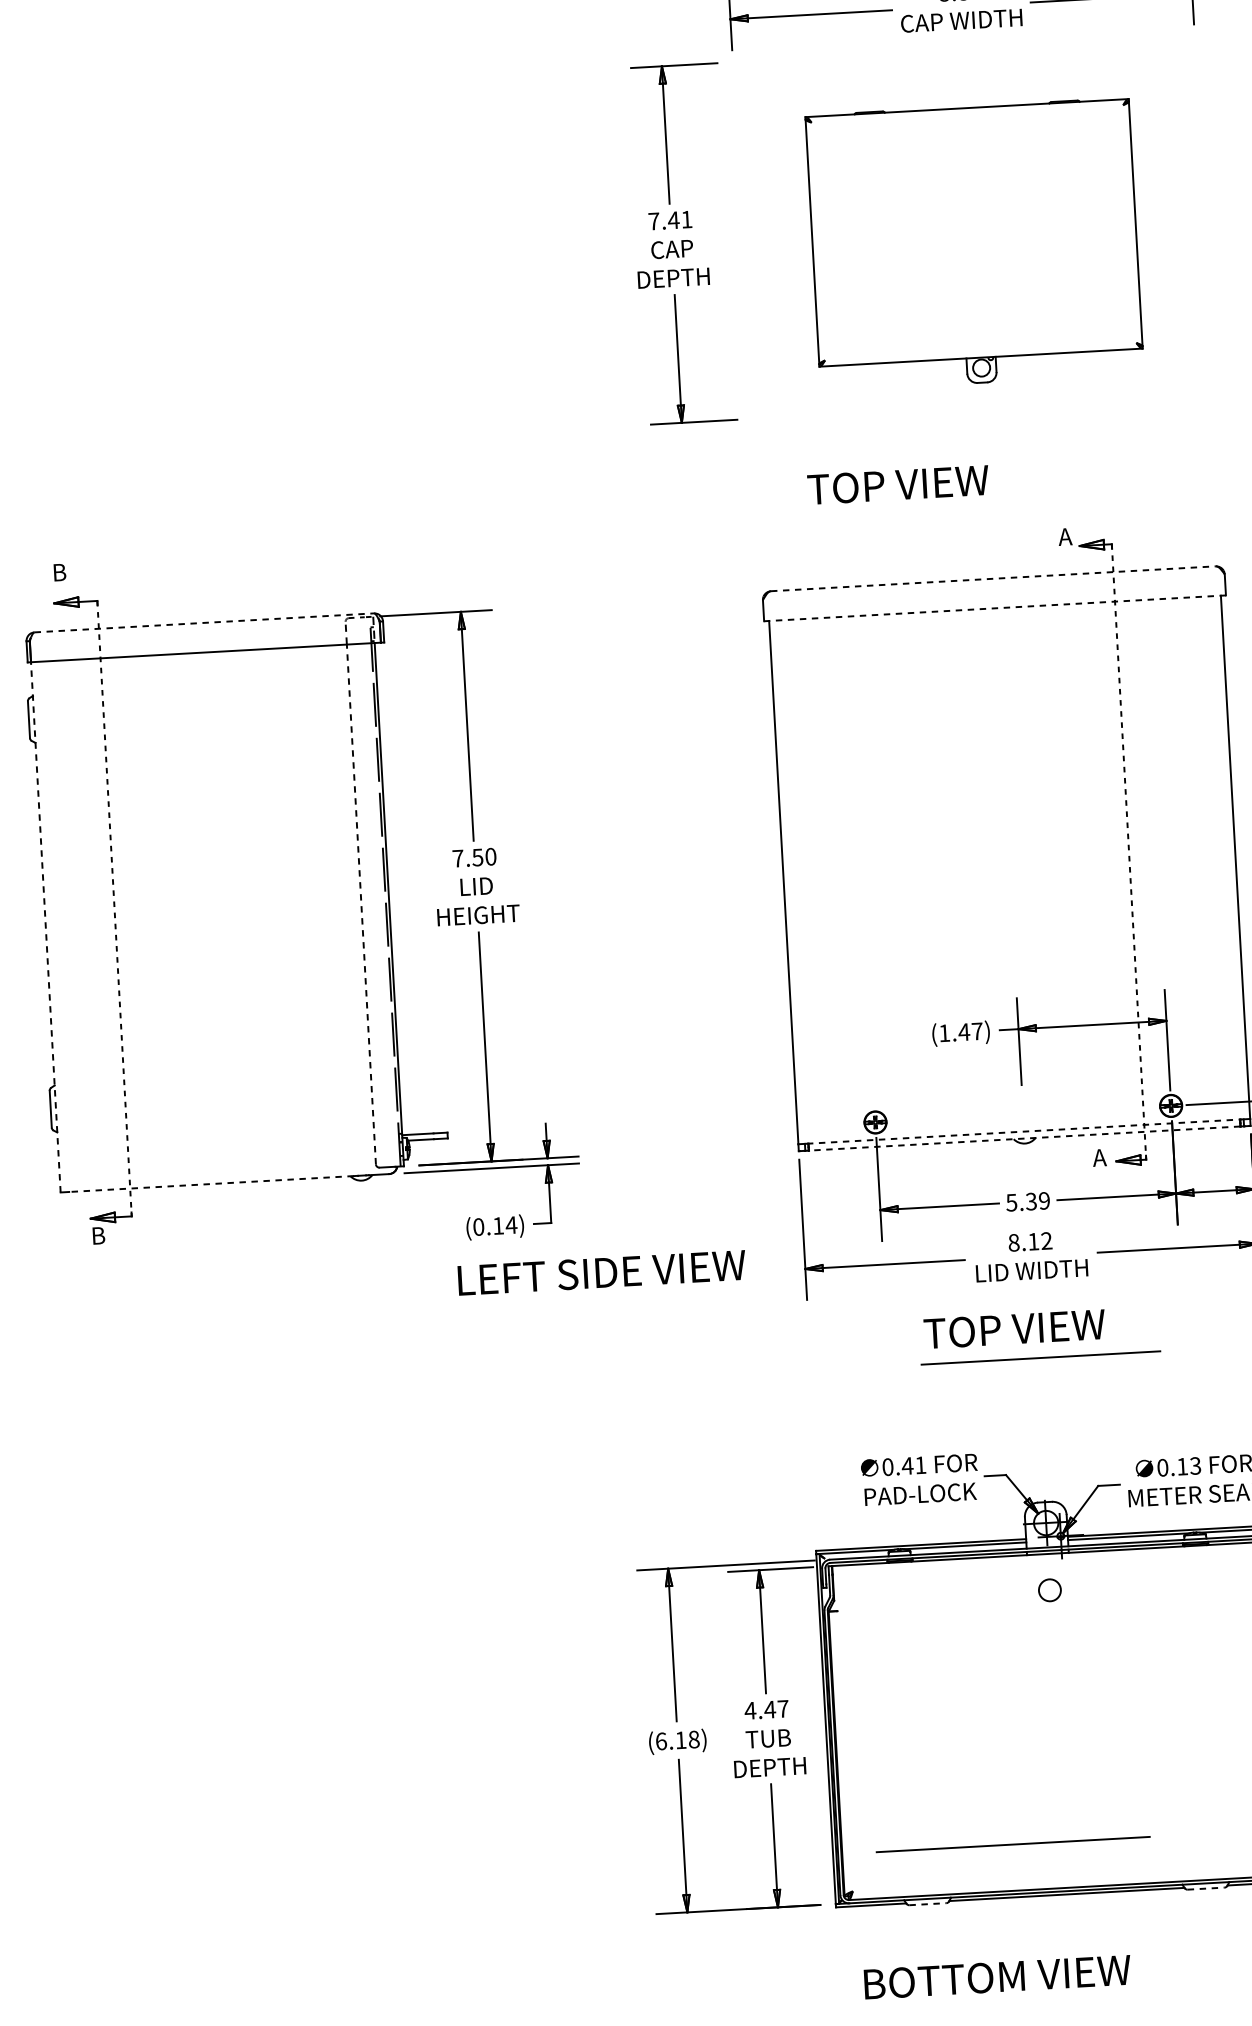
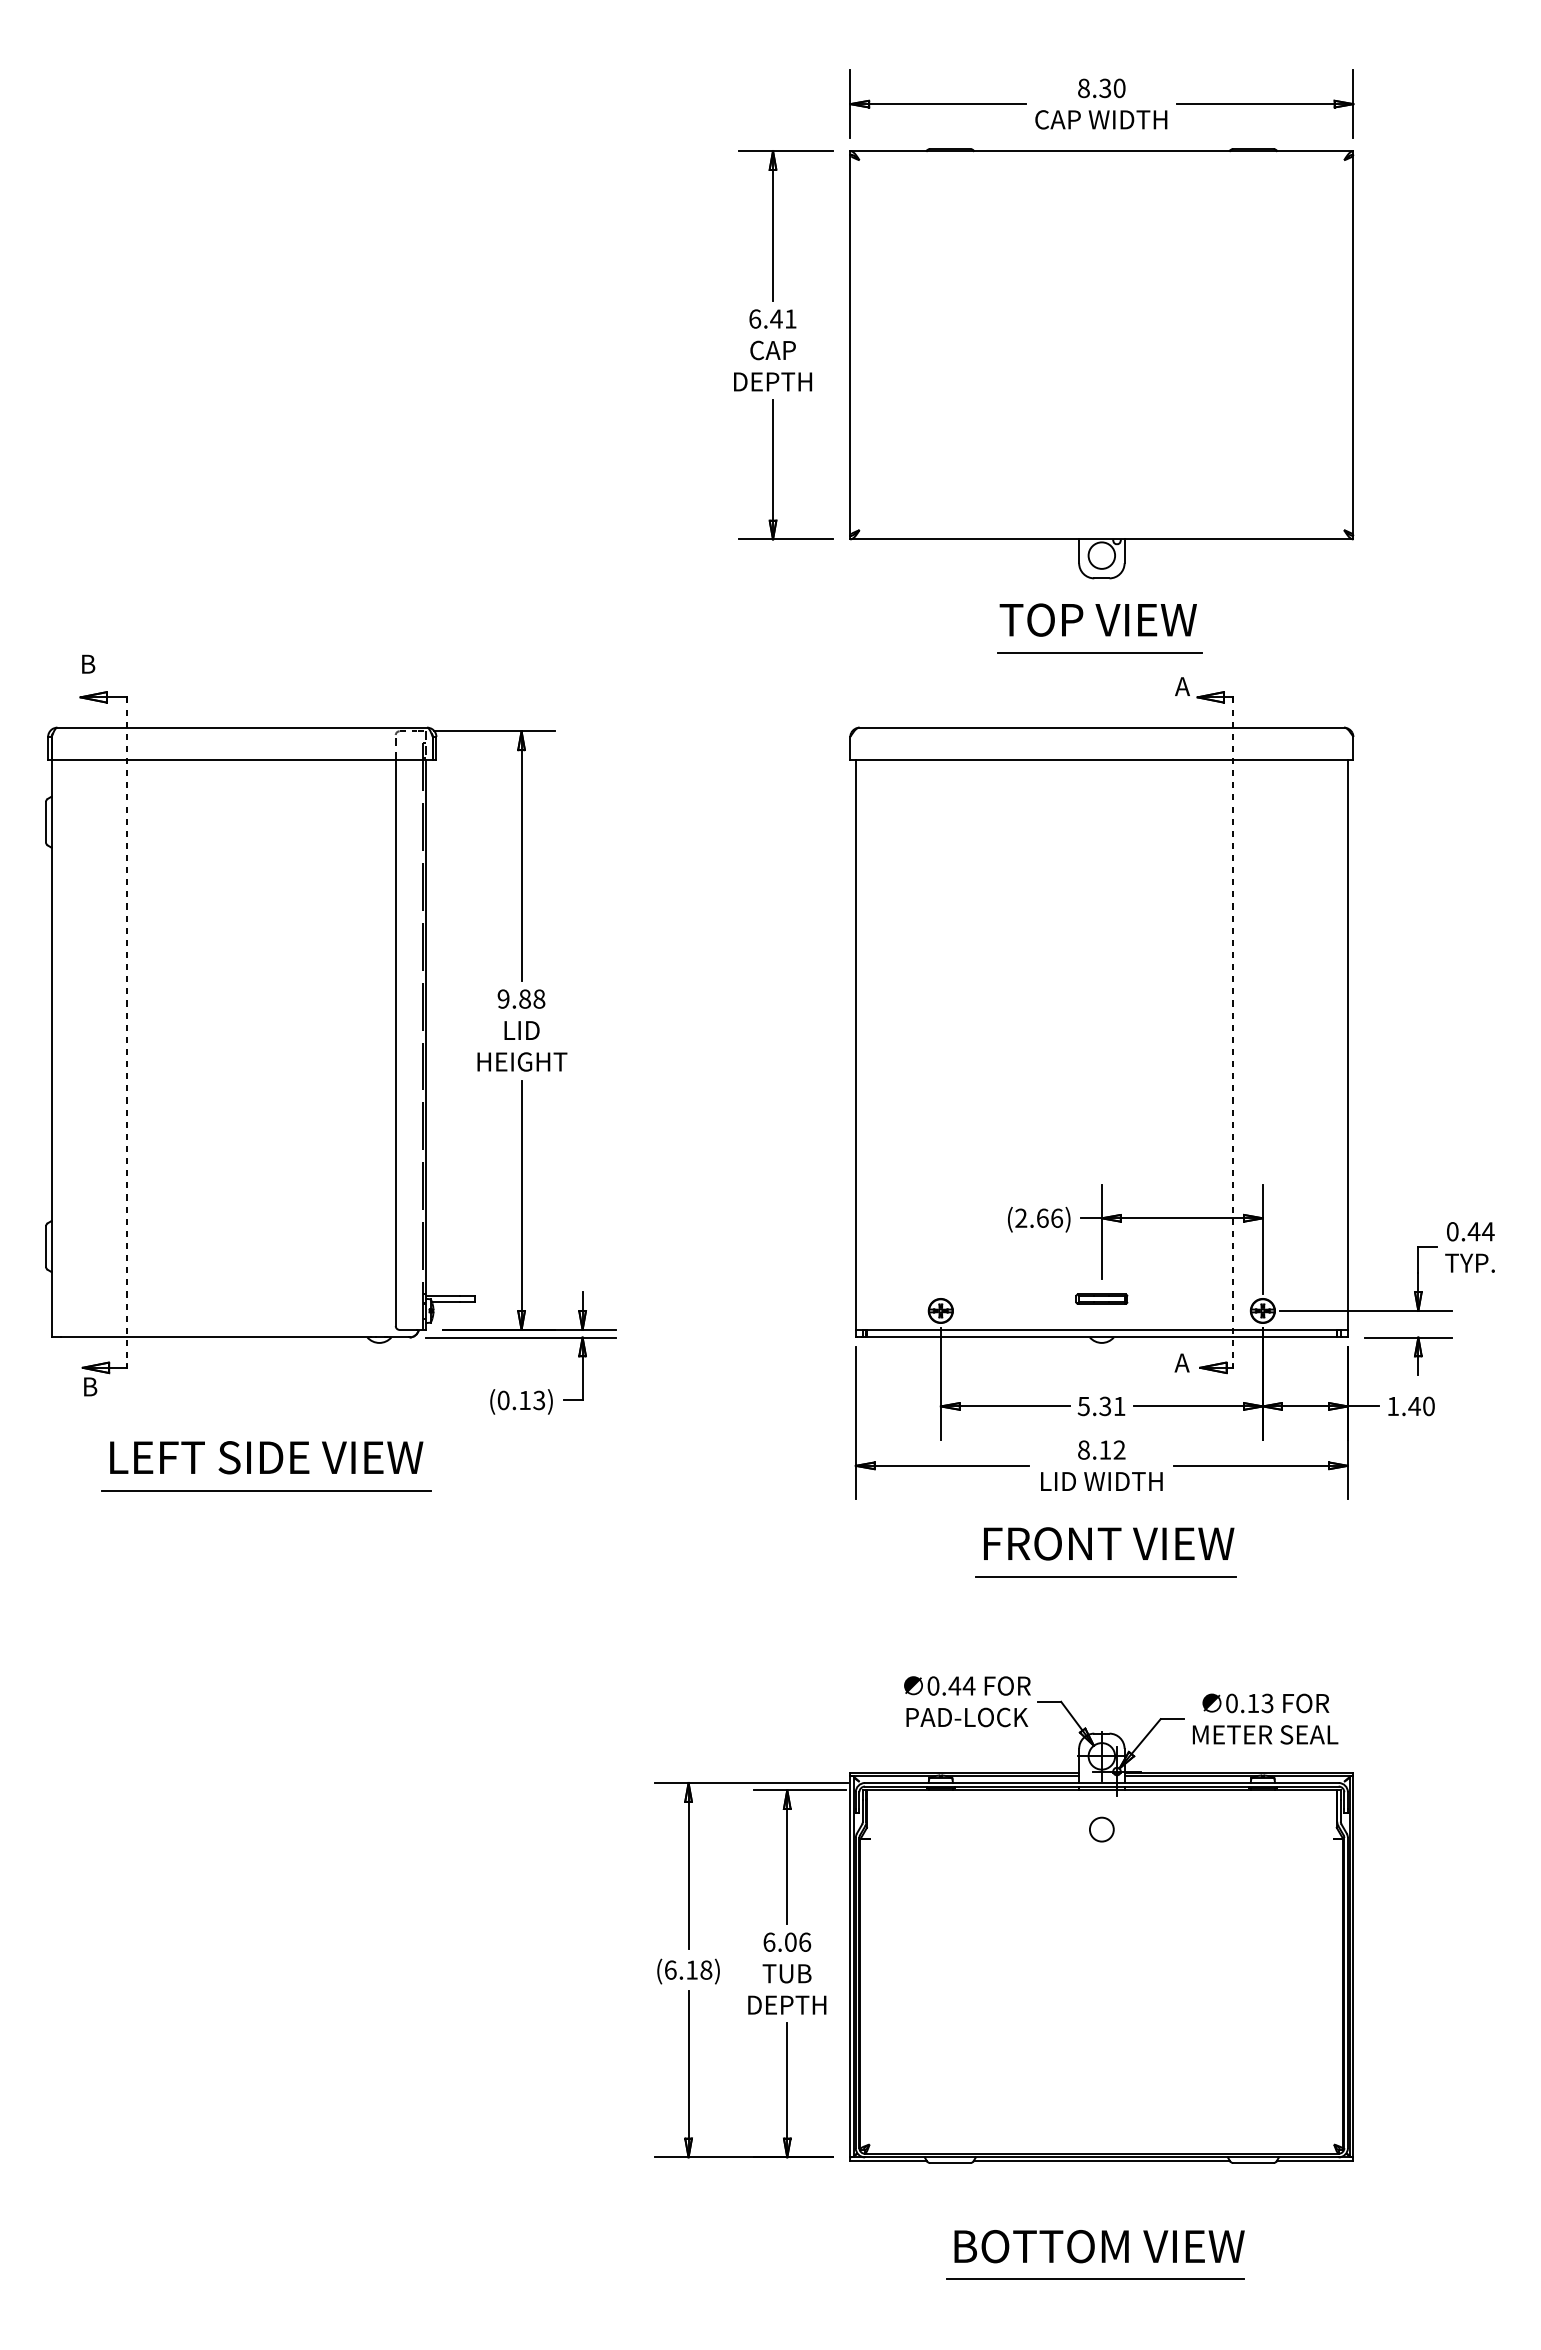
text: (654, 220) -> (755, 318), 7.41 -> 6.41
part: (974, 244) -> (1101, 363), size x1.43
text: (897, 484) -> (1097, 619), moved
line: (988, 510) -> (1100, 653), added
line: (993, 578) -> (1102, 727), dashed -> solid
line: (994, 608) -> (1101, 759), dashed -> solid
line: (204, 622) -> (242, 727), dashed -> solid
text: (474, 857) -> (521, 998), 7.50 -> 9.88
line: (361, 904) -> (395, 1042), dashed -> solid
line: (45, 927) -> (51, 1048), dashed -> solid
text: (961, 1031) -> (1039, 1217), (1.47) -> (2.66)
part: (1022, 1102) -> (1101, 1298), added
line: (1023, 1131) -> (1101, 1329), dashed -> solid
line: (1024, 1138) -> (1101, 1337), dashed -> solid
line: (211, 1184) -> (215, 1337), dashed -> solid
text: (1044, 1201) -> (1119, 1406), 5.39 -> 5.31
text: (510, 1225) -> (538, 1400), (0.14) -> (0.13)
text: (601, 1272) -> (266, 1457), moved
line: (265, 1321) -> (266, 1490), added
text: (1040, 1327) -> (1107, 1543), TOP VIEW -> FRONT VIEW
text: (920, 1464) -> (968, 1685), 0.41 -> 0.44
text: (766, 1709) -> (786, 1941), 4.47 -> 6.06
line: (1013, 1843) -> (1095, 2278), moved
line: (1206, 1889) -> (1253, 2163), dashed -> solid
line: (928, 1904) -> (950, 2163), dashed -> solid
text: (997, 1977) -> (1099, 2246), moved

